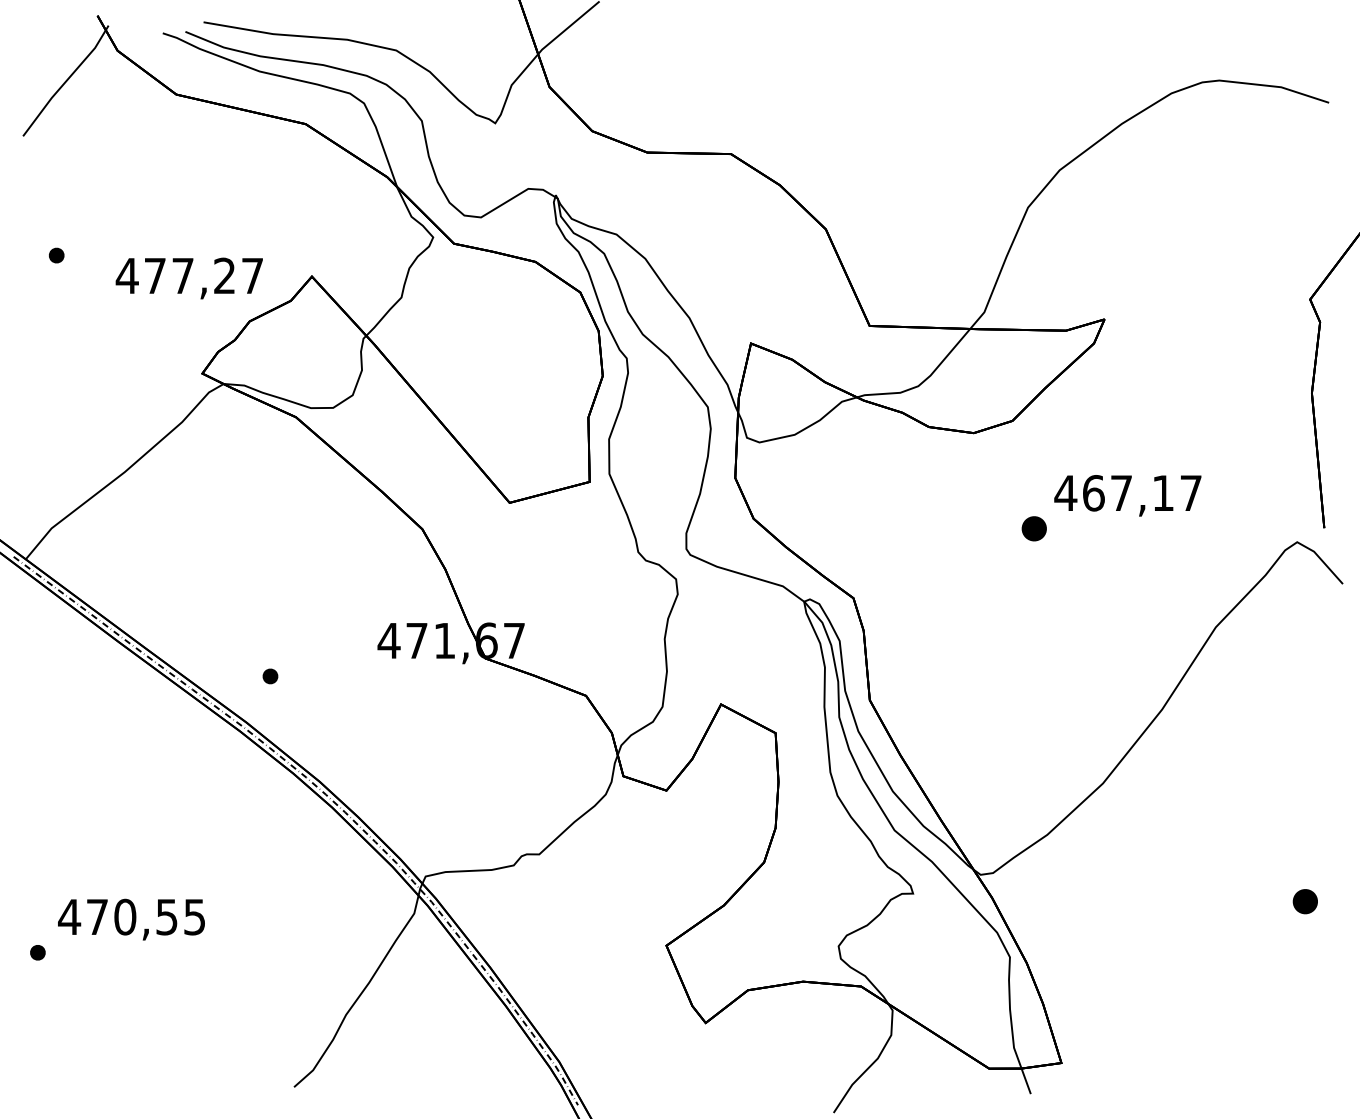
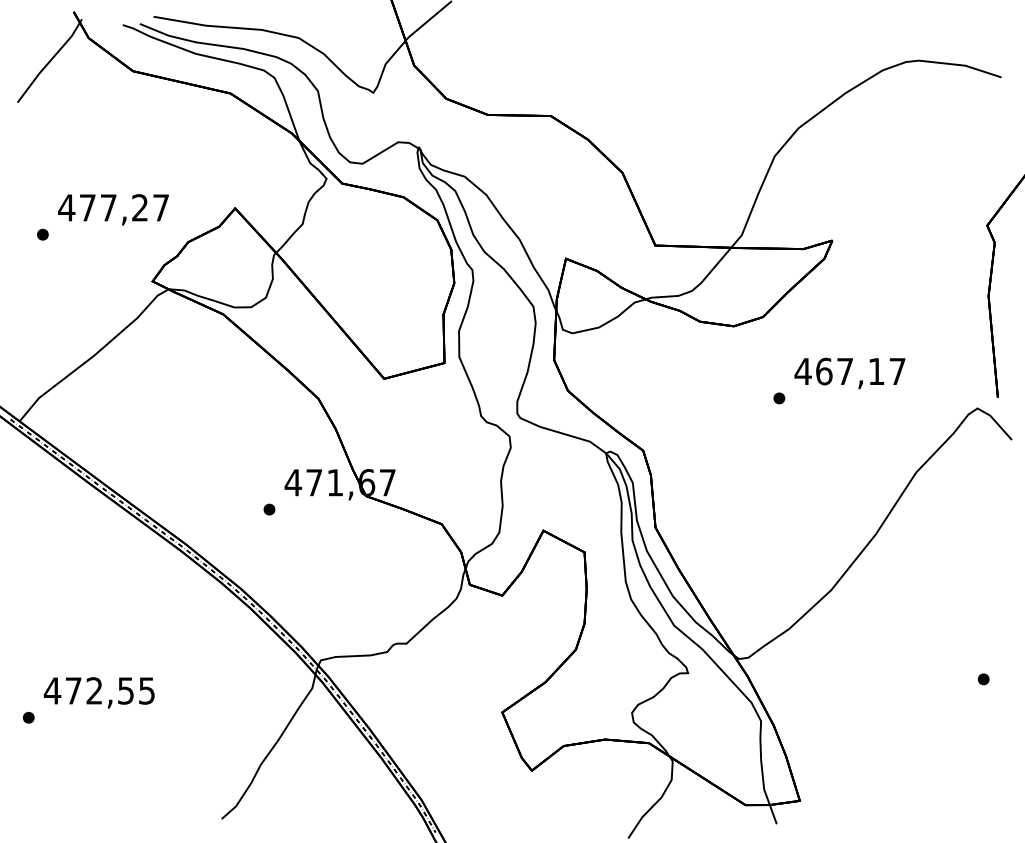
part: (56, 255) -> (42, 234), moved
text: (188, 278) -> (112, 209), moved
part: (1033, 528) -> (778, 398), size x0.62
part: (270, 676) -> (269, 509), moved
part: (1305, 901) -> (983, 679), size x0.62
text: (125, 916) -> (94, 690), 470,55 -> 472,55

